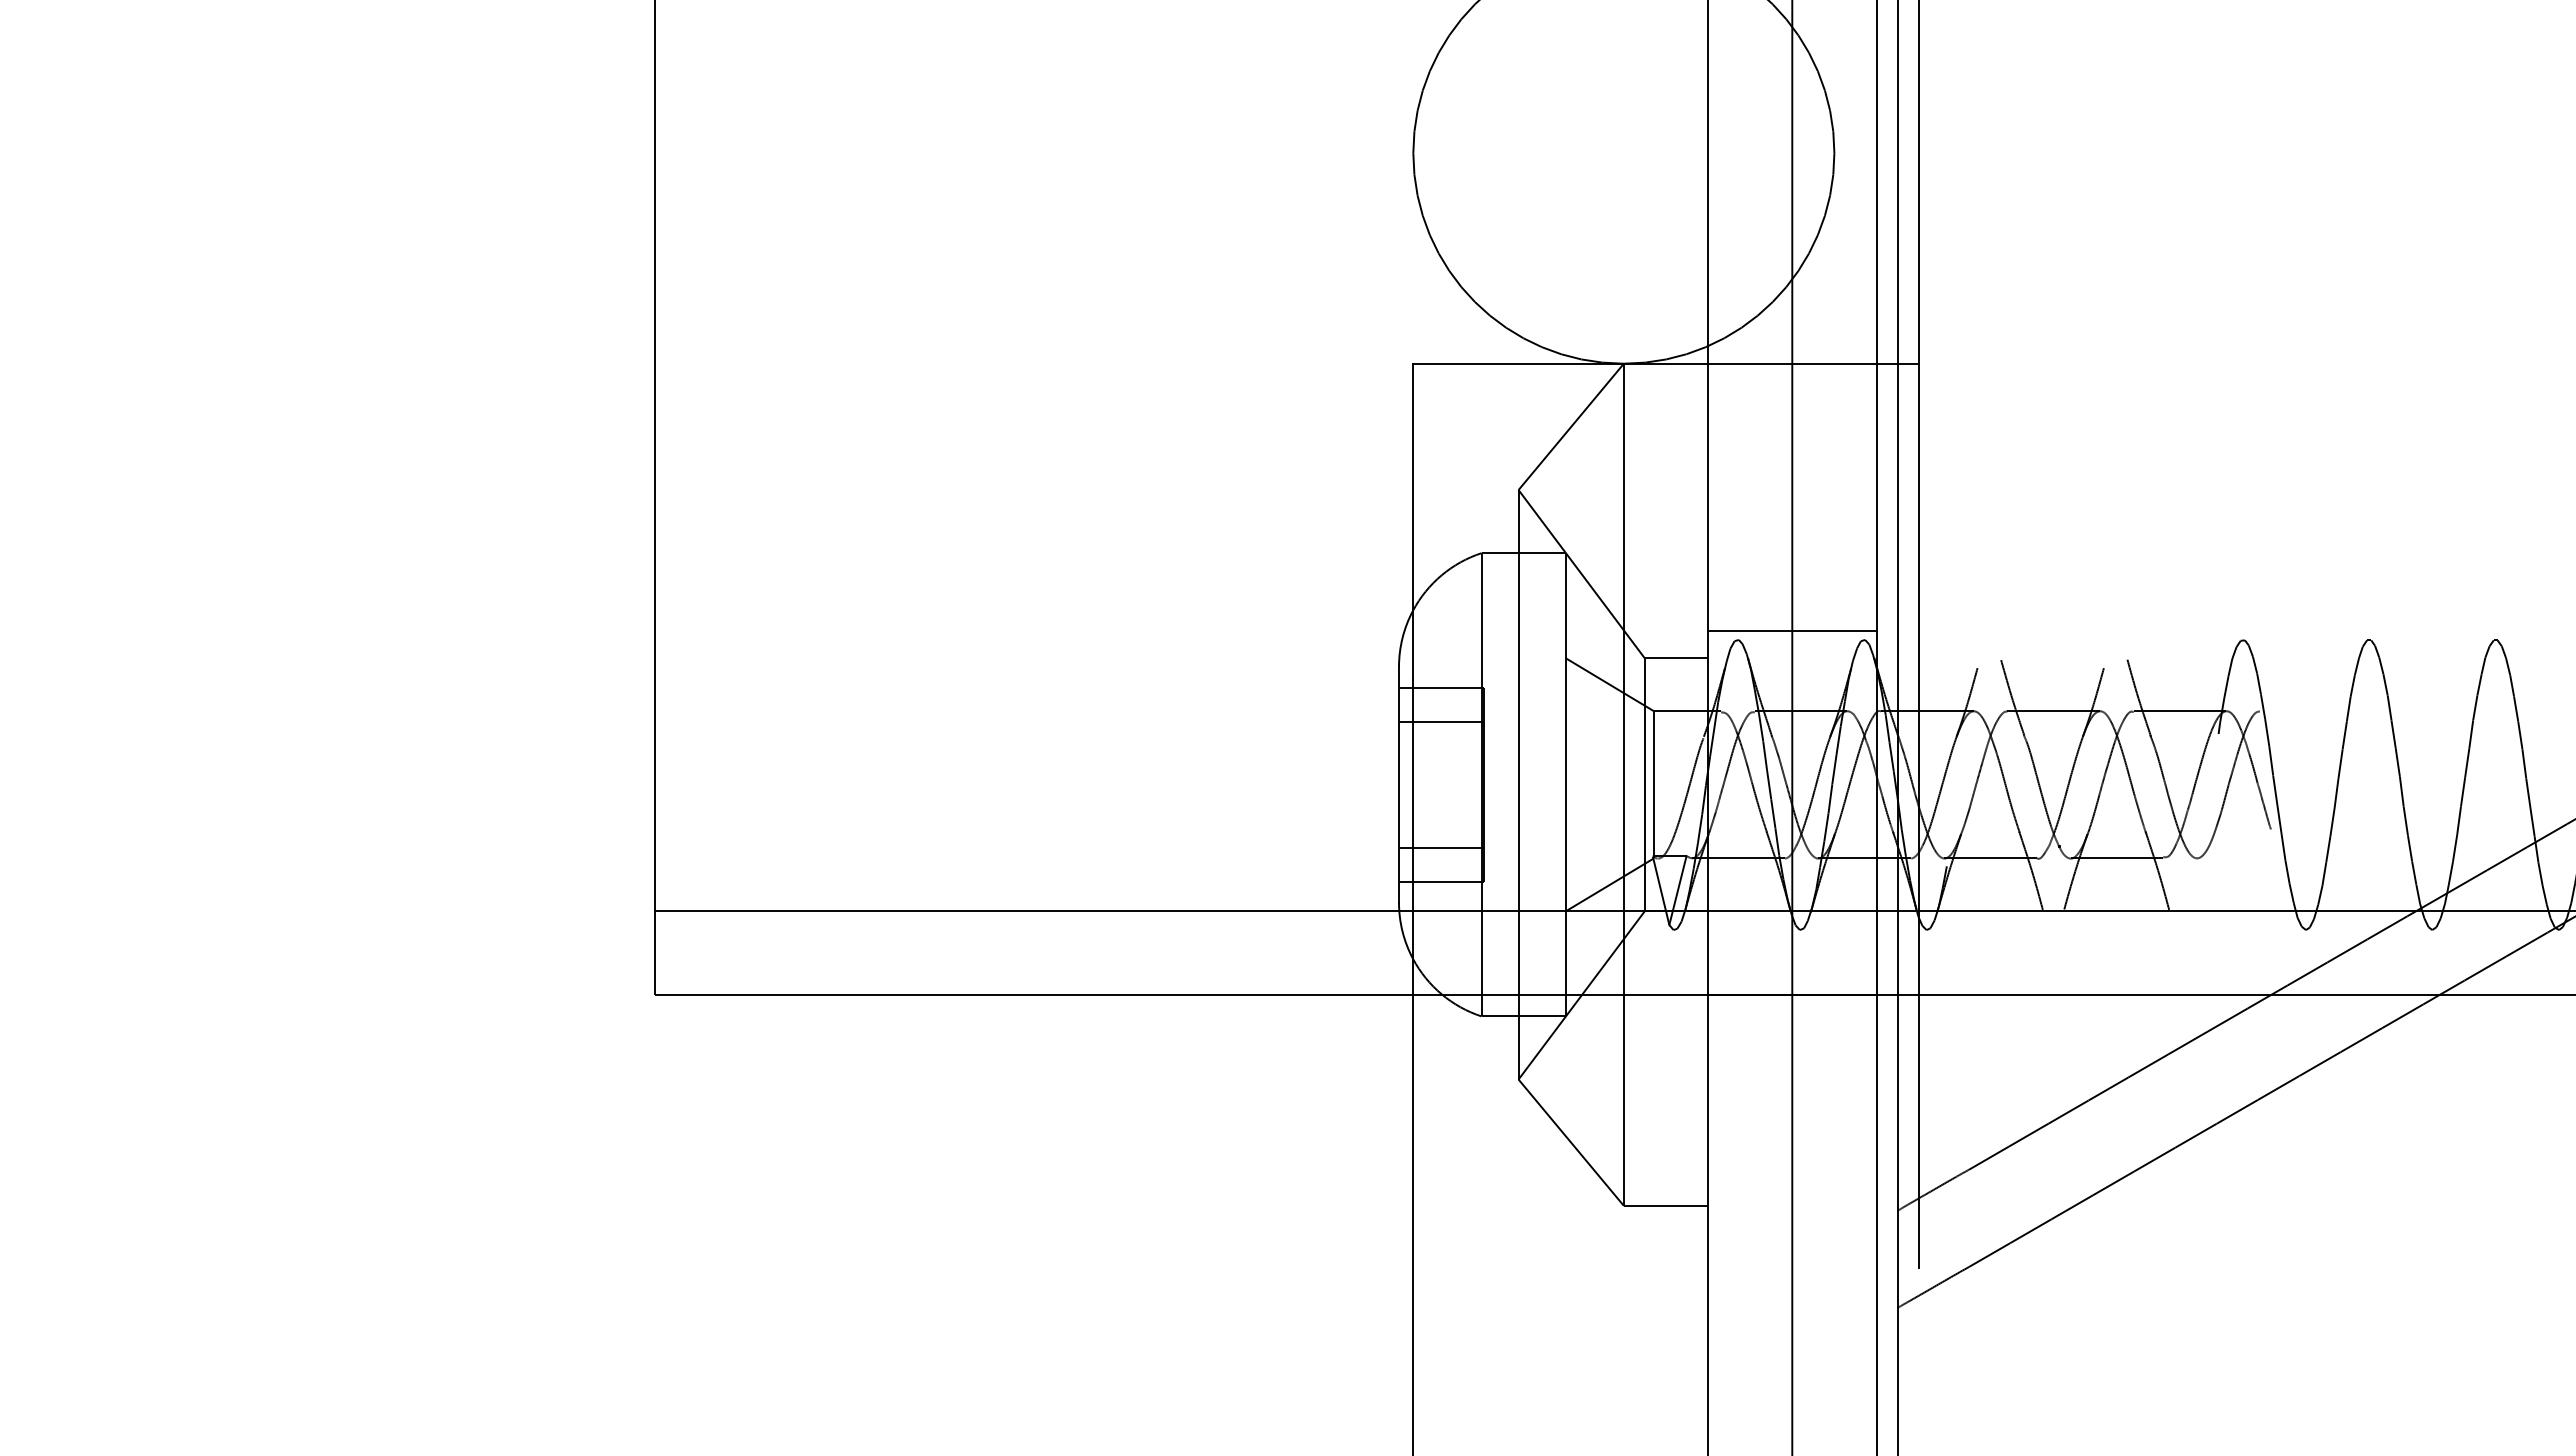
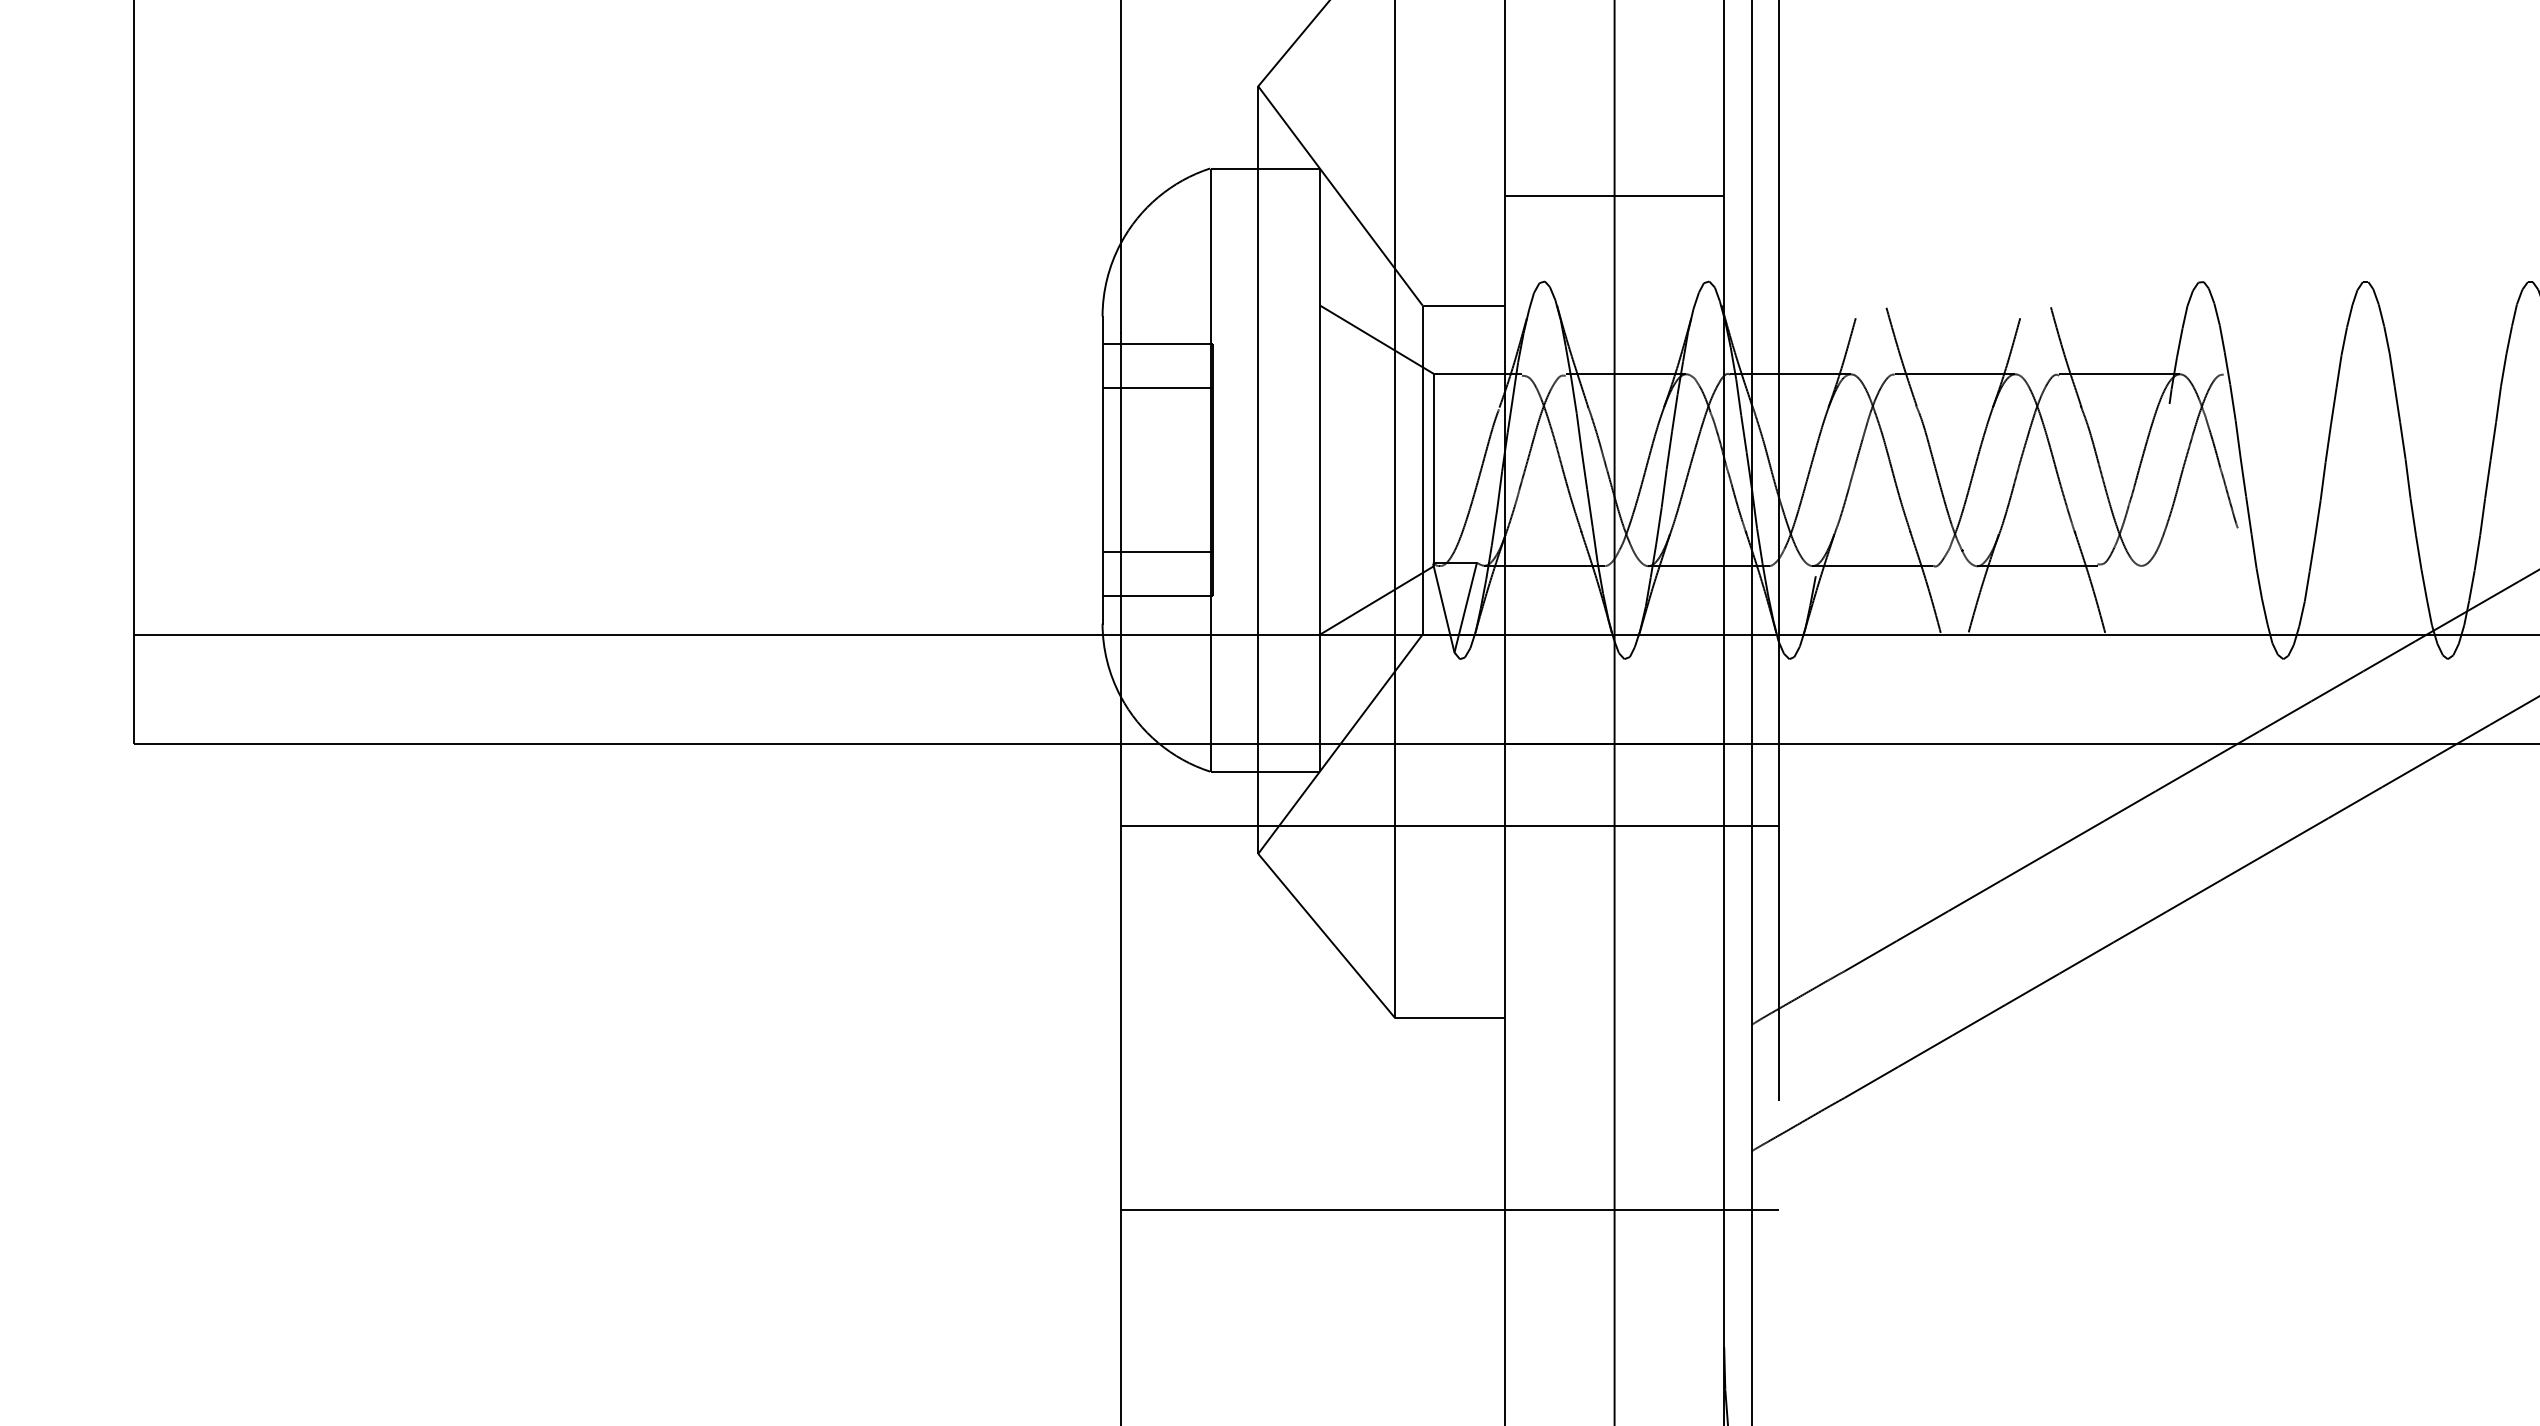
line: (1792, 631) -> (1614, 196), moved
line: (1665, 1058) -> (1449, 826), added
line: (1665, 1353) -> (1449, 1210), added

